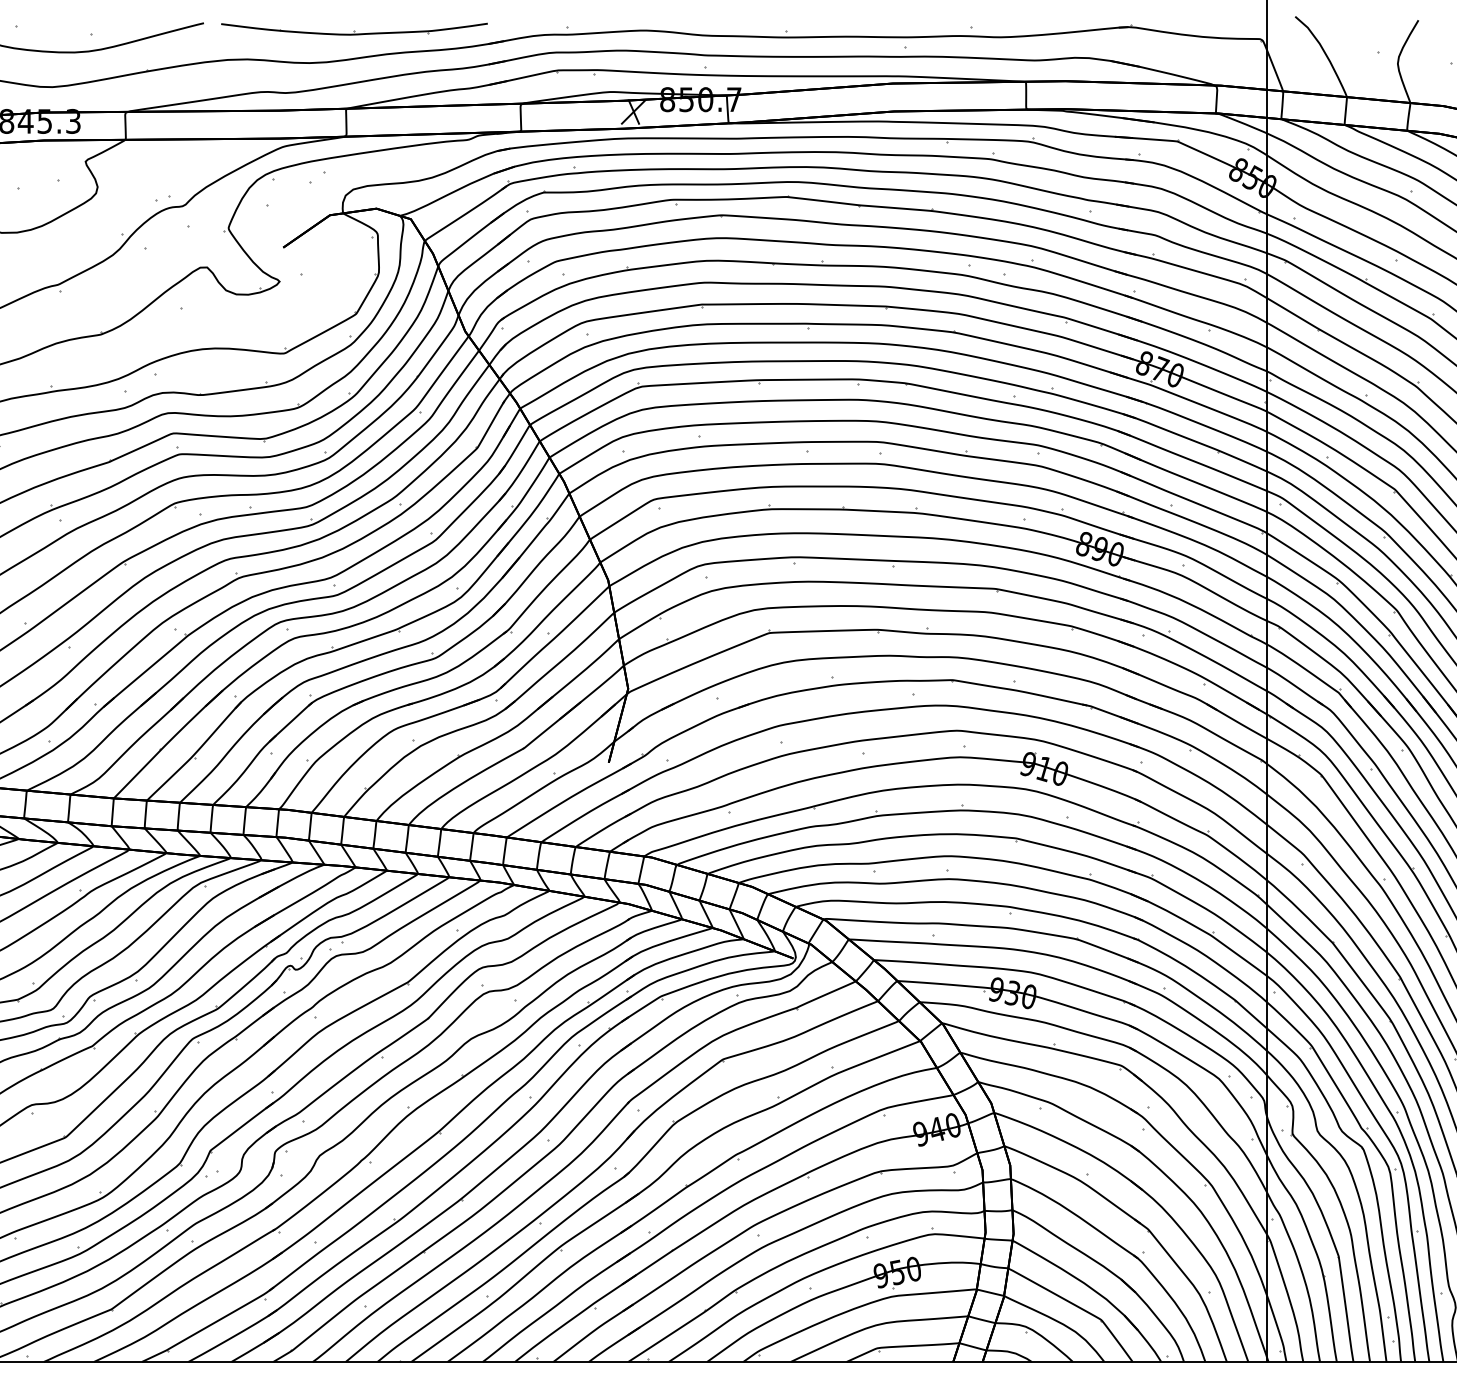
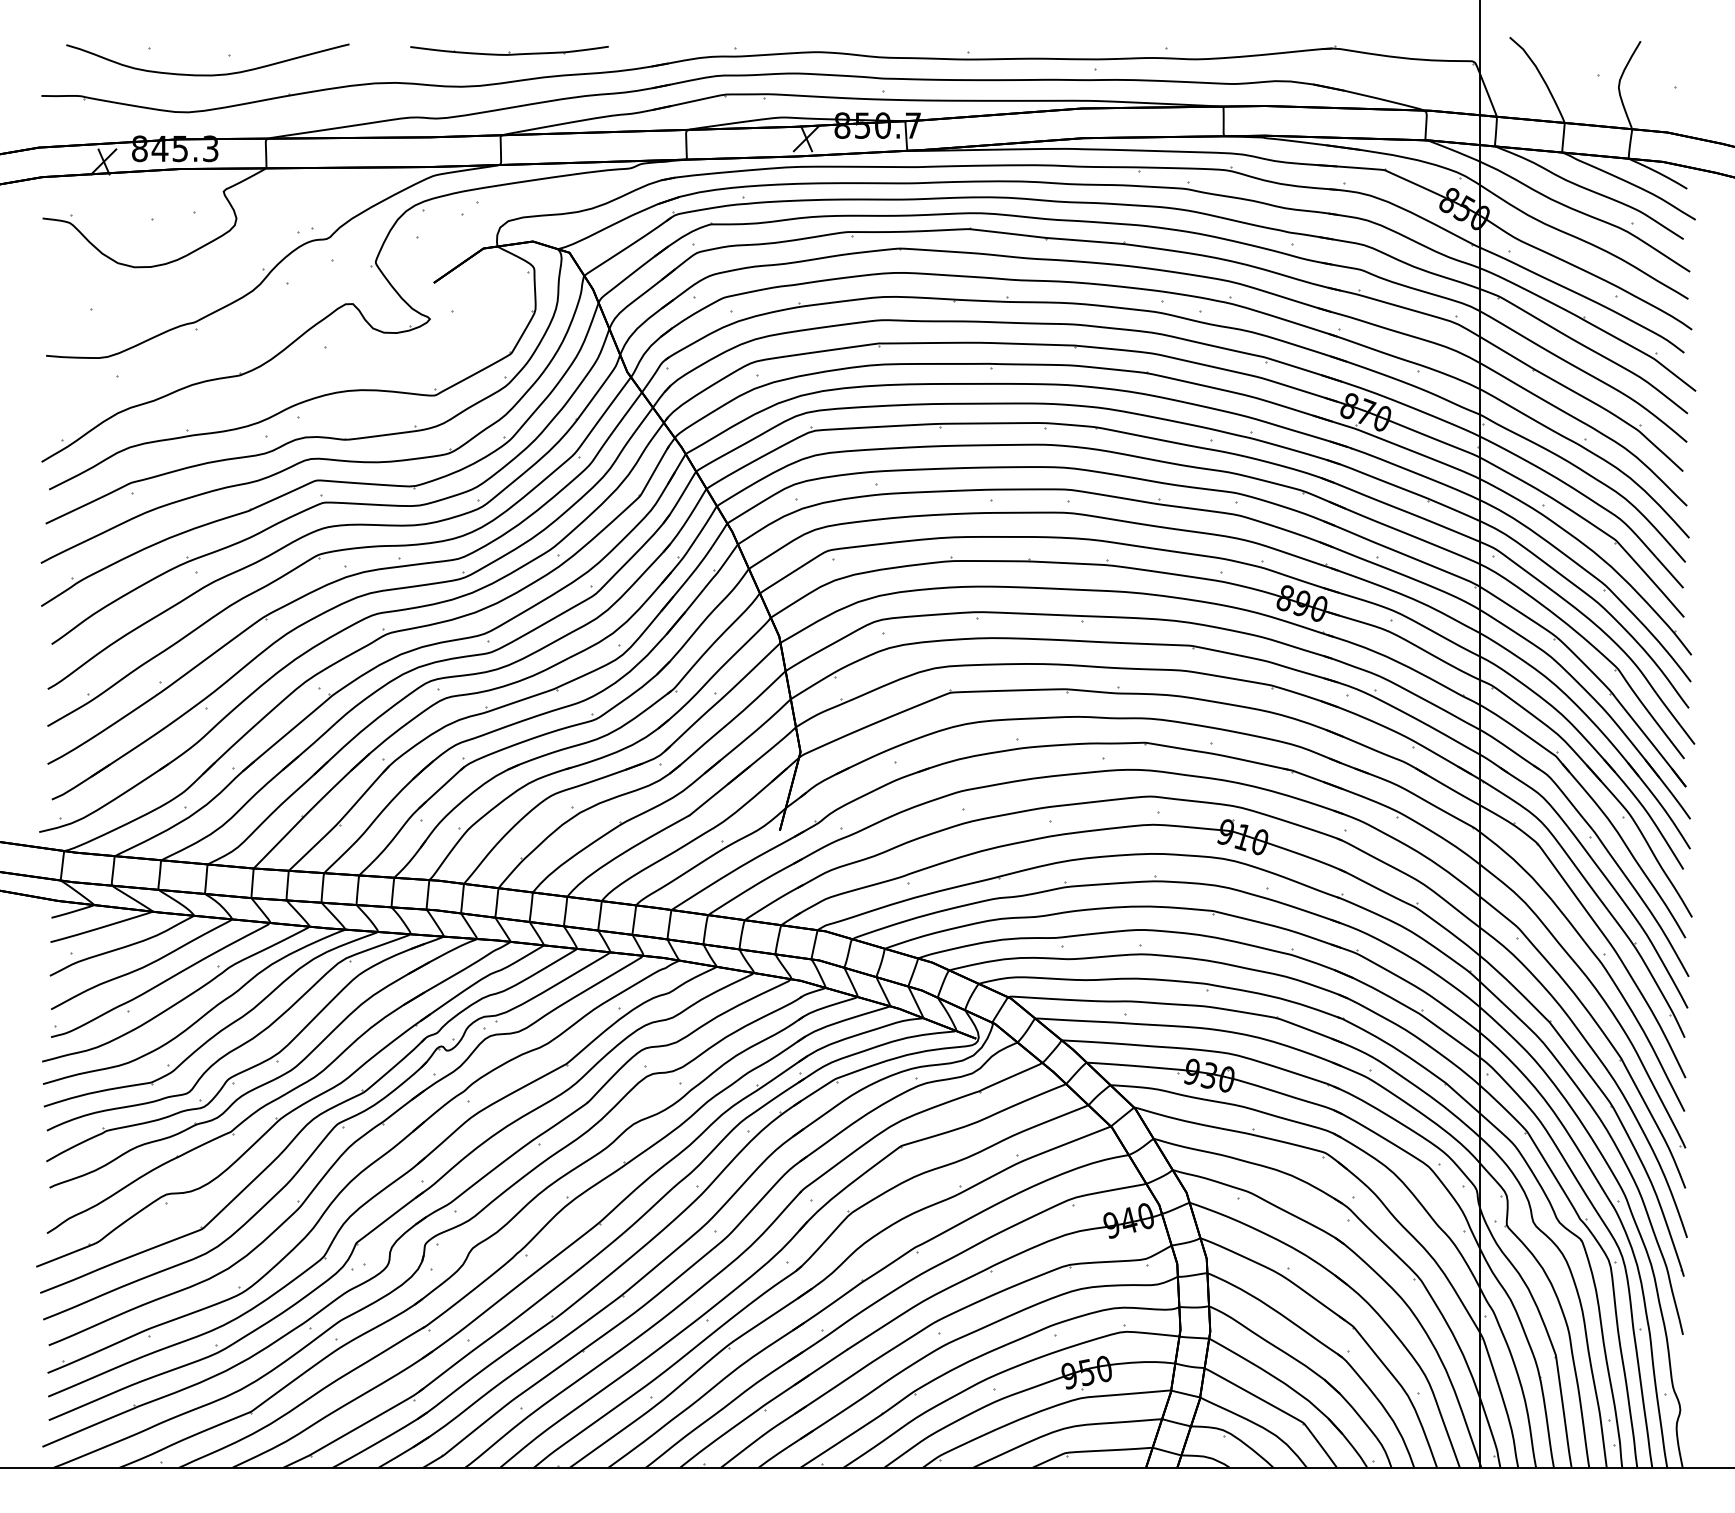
part: (354, 28) -> (509, 50), size x0.7

